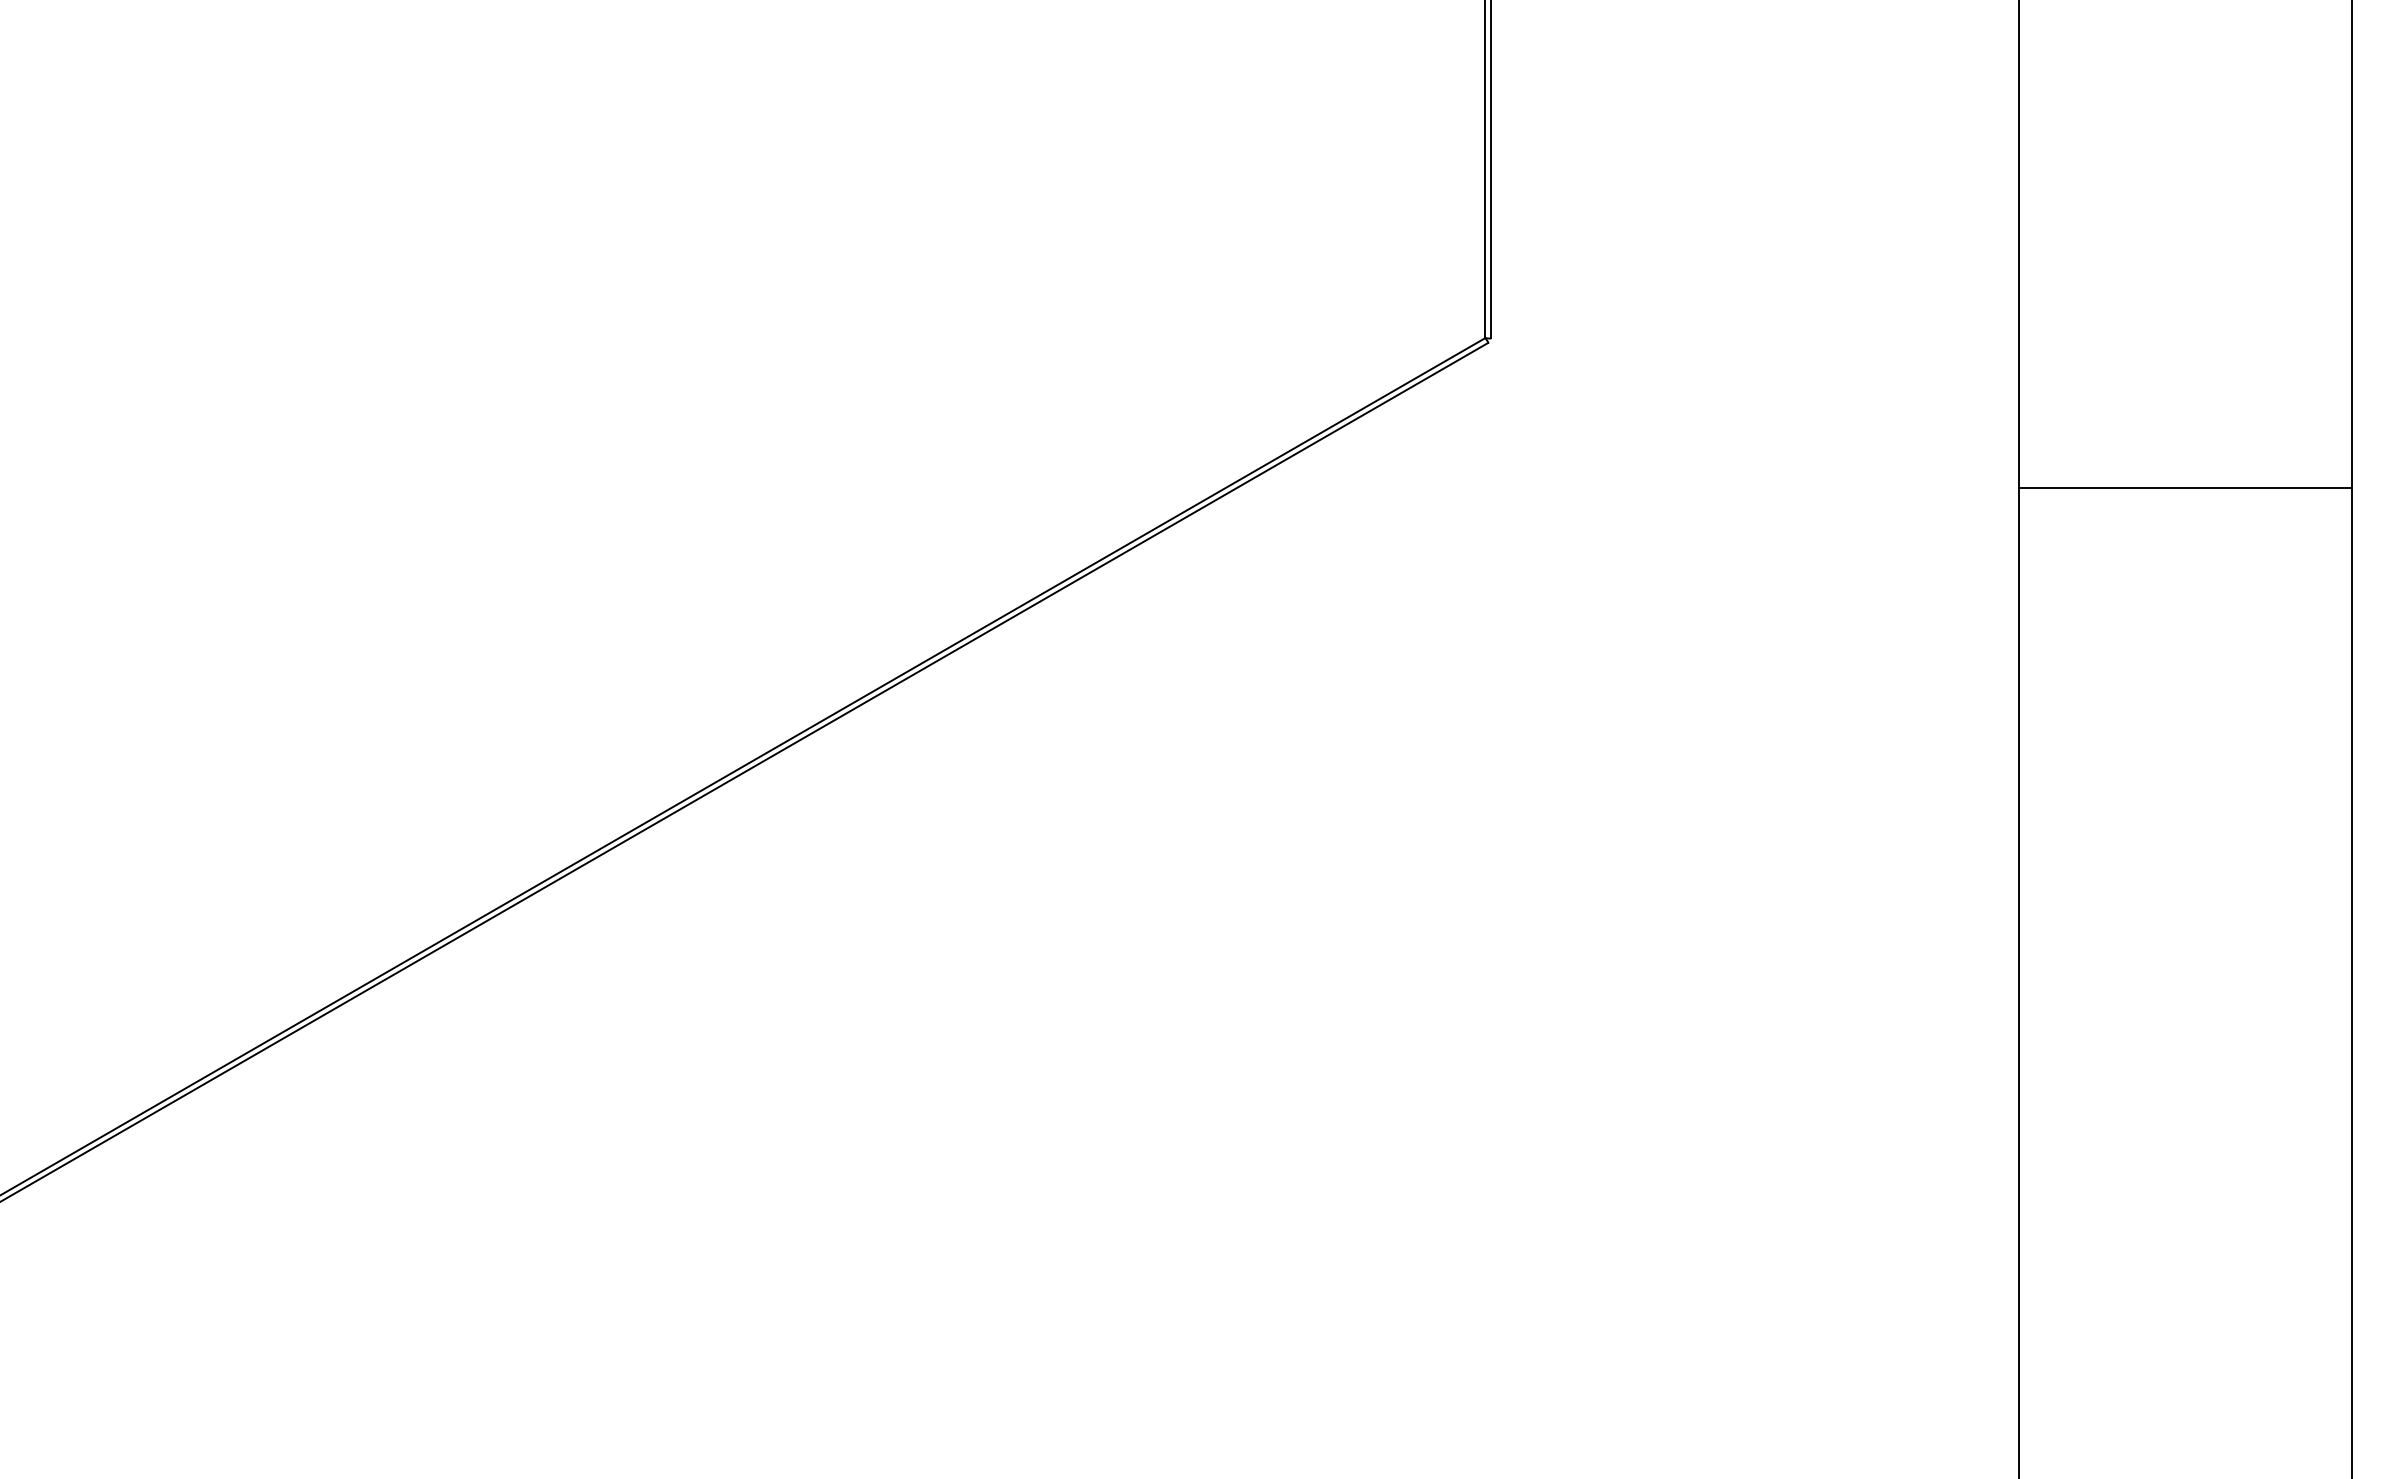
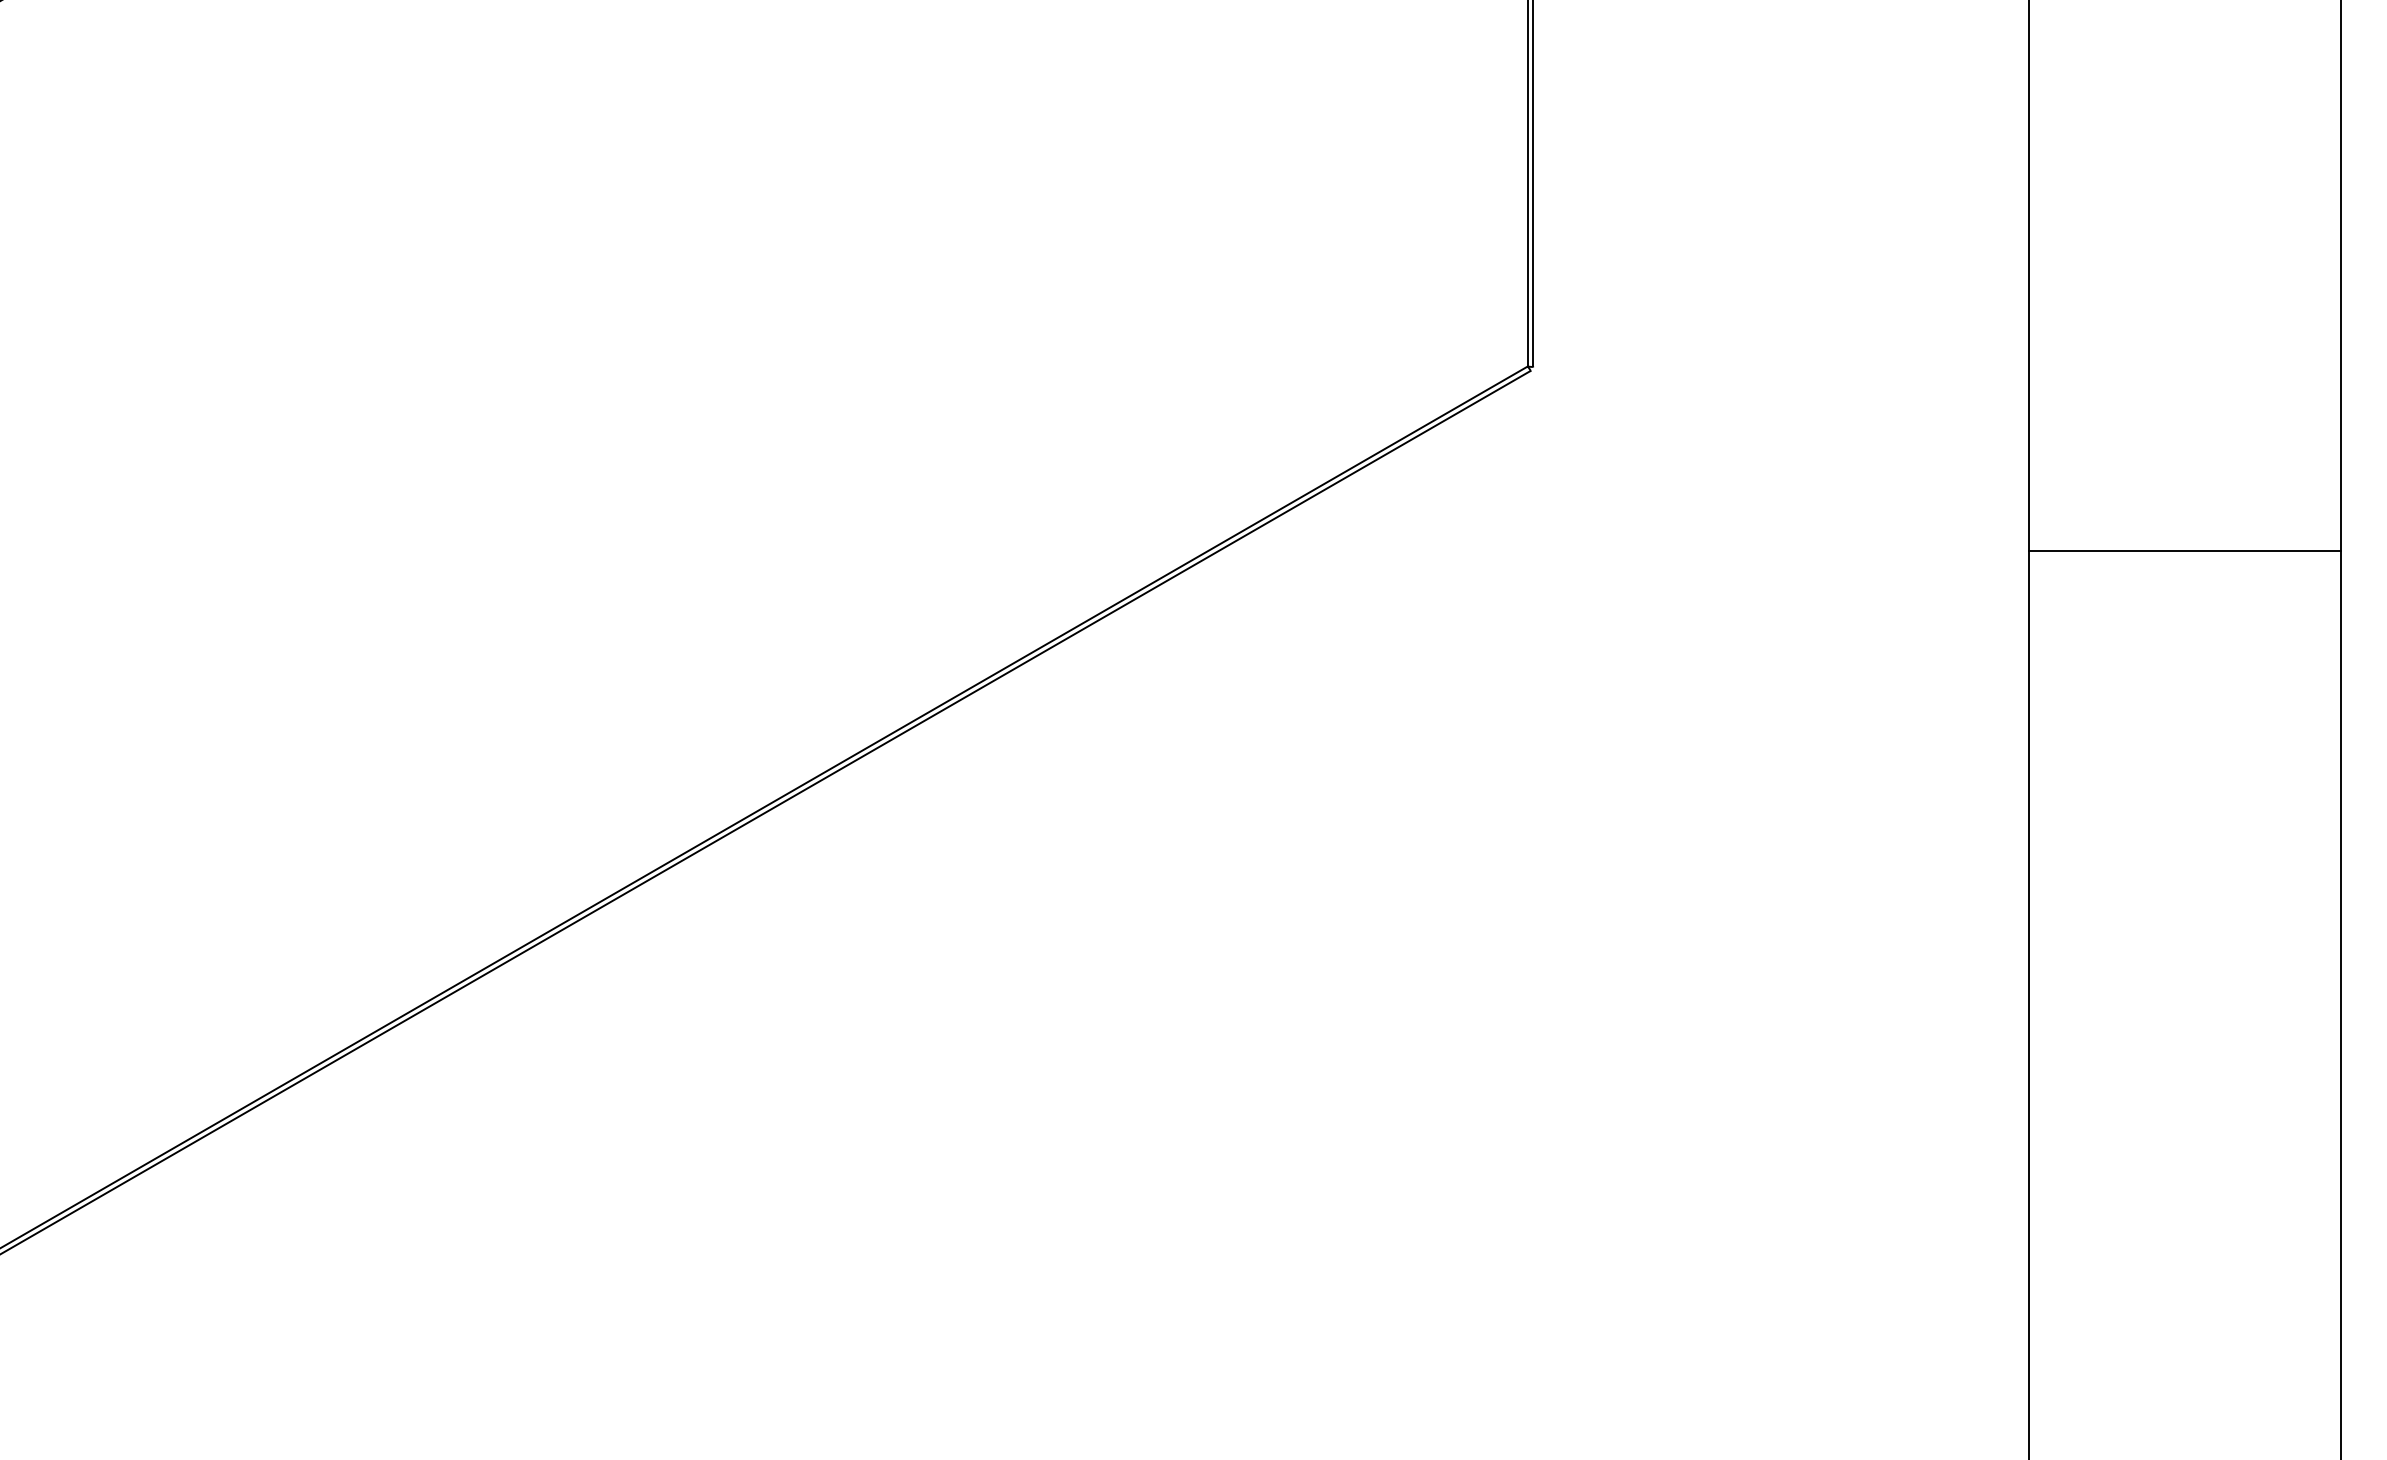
line: (2185, 488) -> (2184, 551), moved

